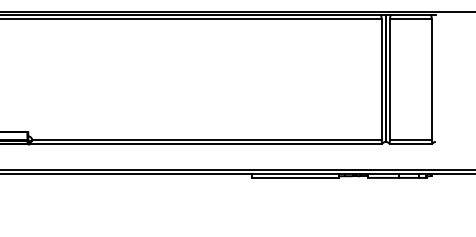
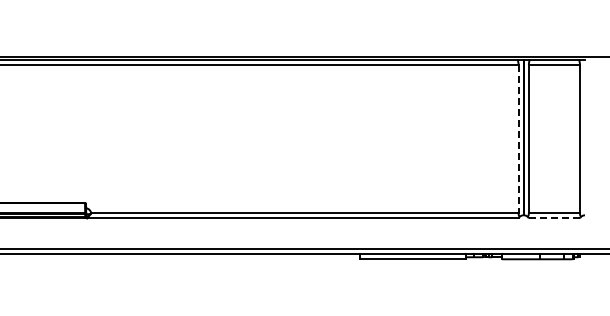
line: (381, 80) -> (518, 139), solid -> dashed
line: (410, 144) -> (554, 218), solid -> dashed

